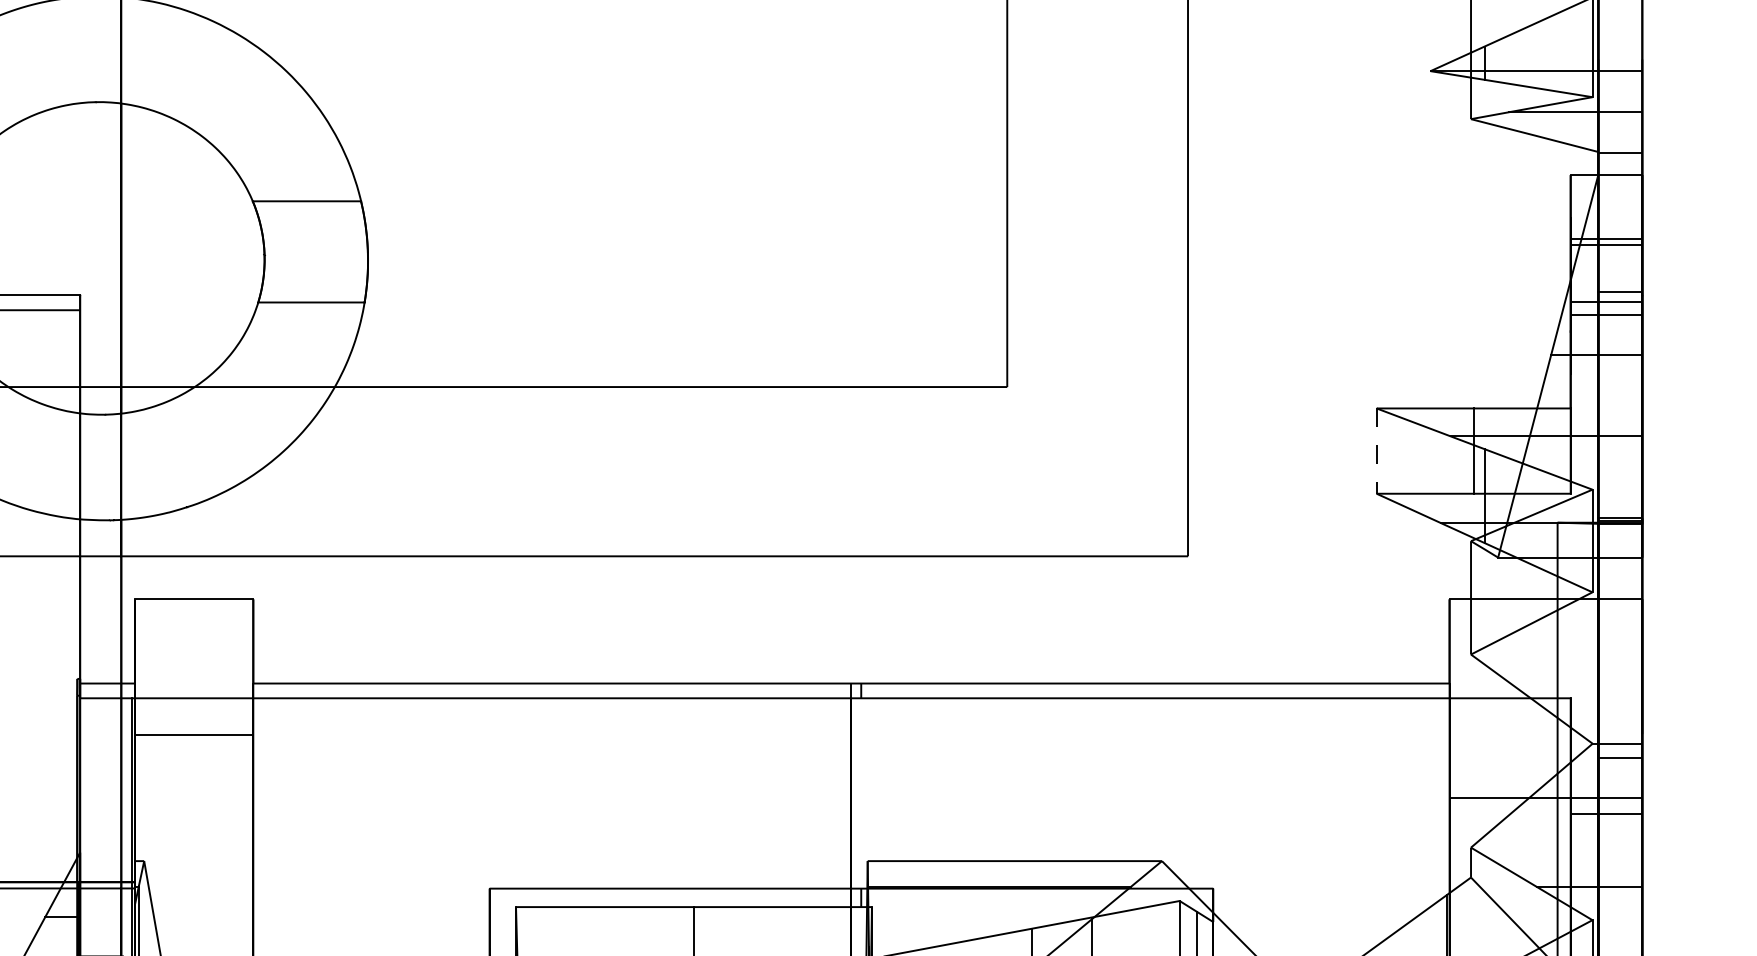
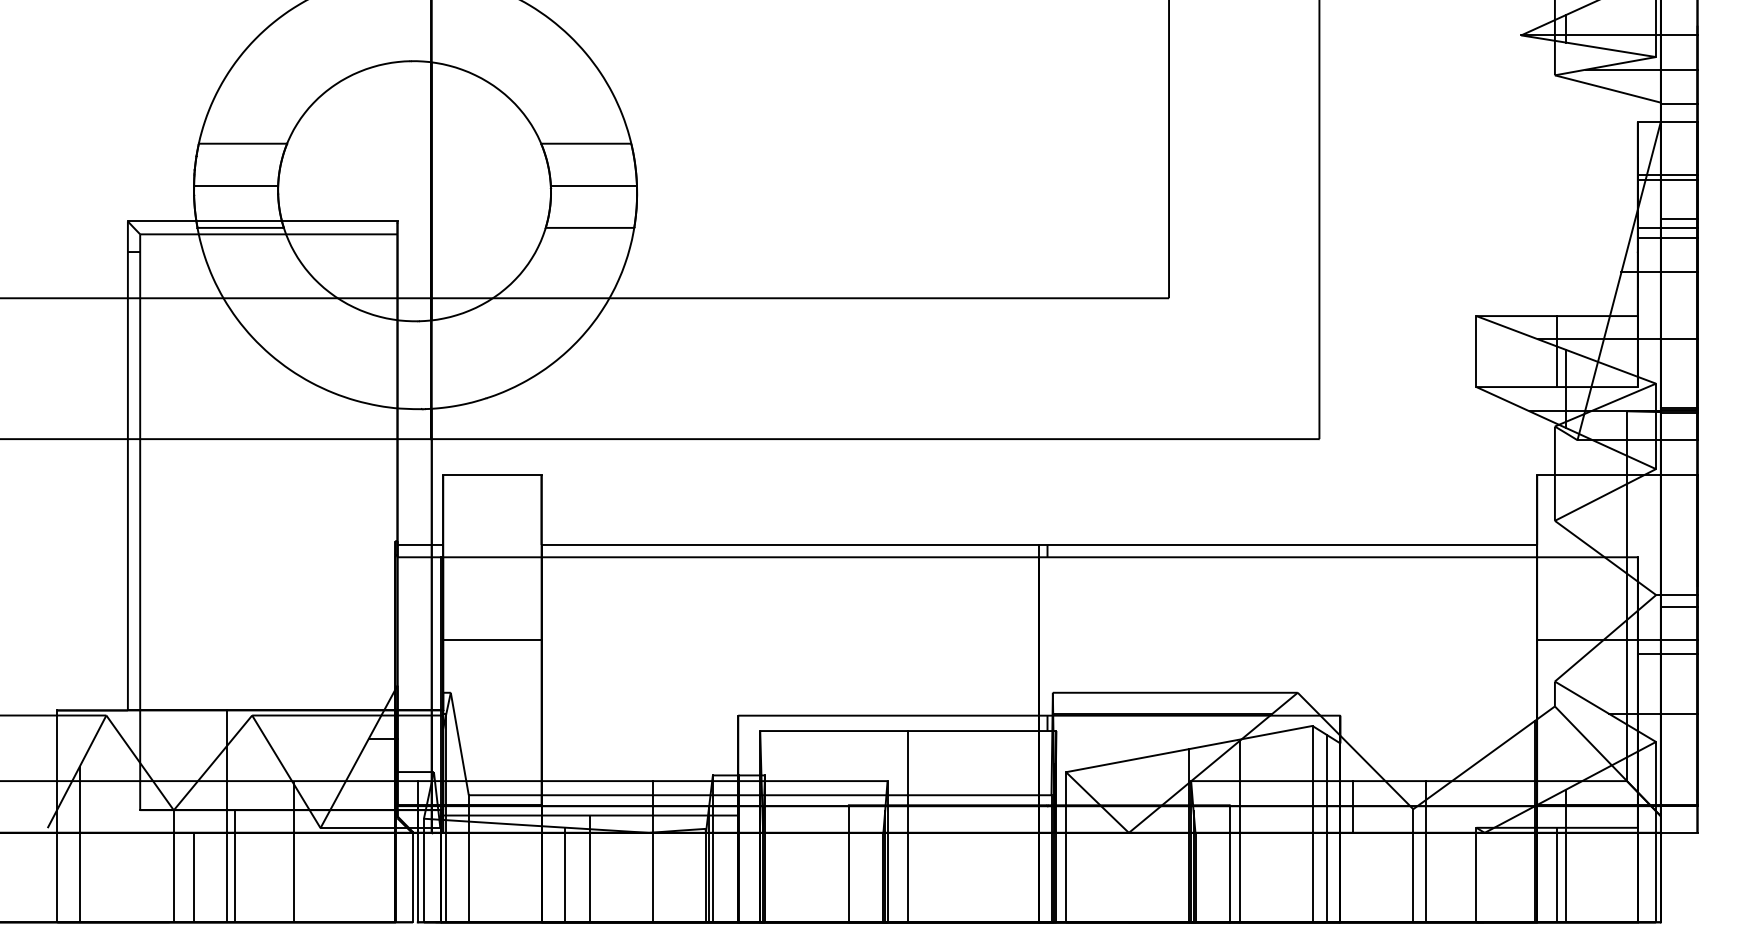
line: (315, 251) -> (593, 185), added
line: (1376, 452) -> (1476, 352), dashed -> solid
line: (194, 735) -> (492, 640), moved

